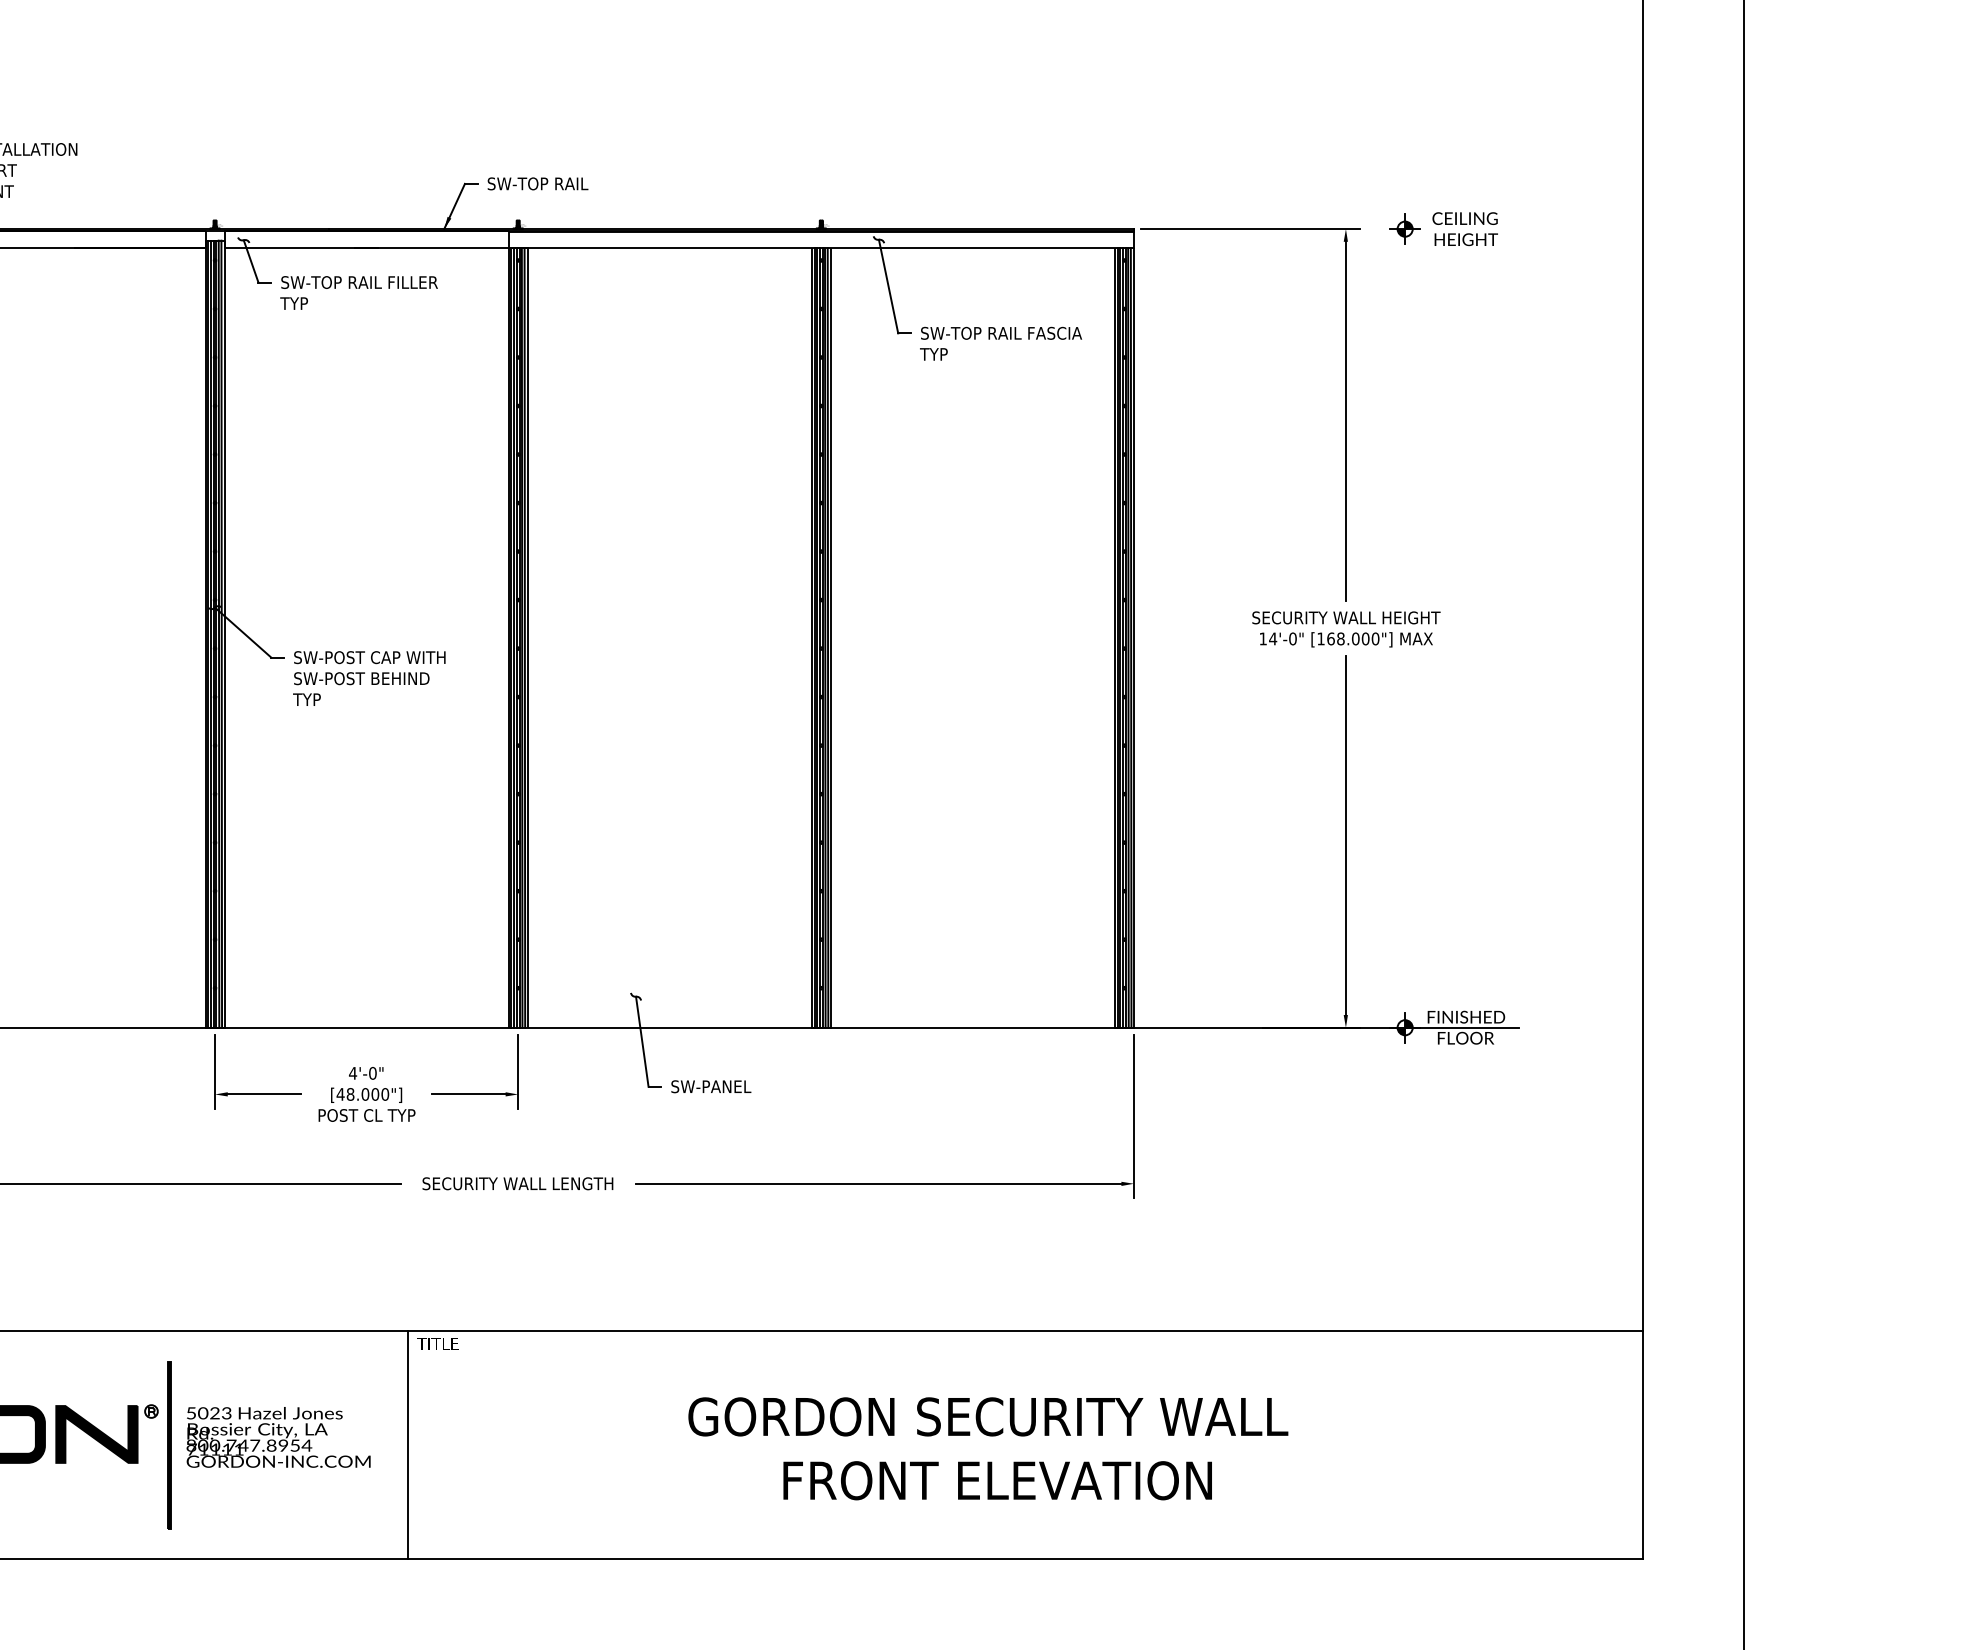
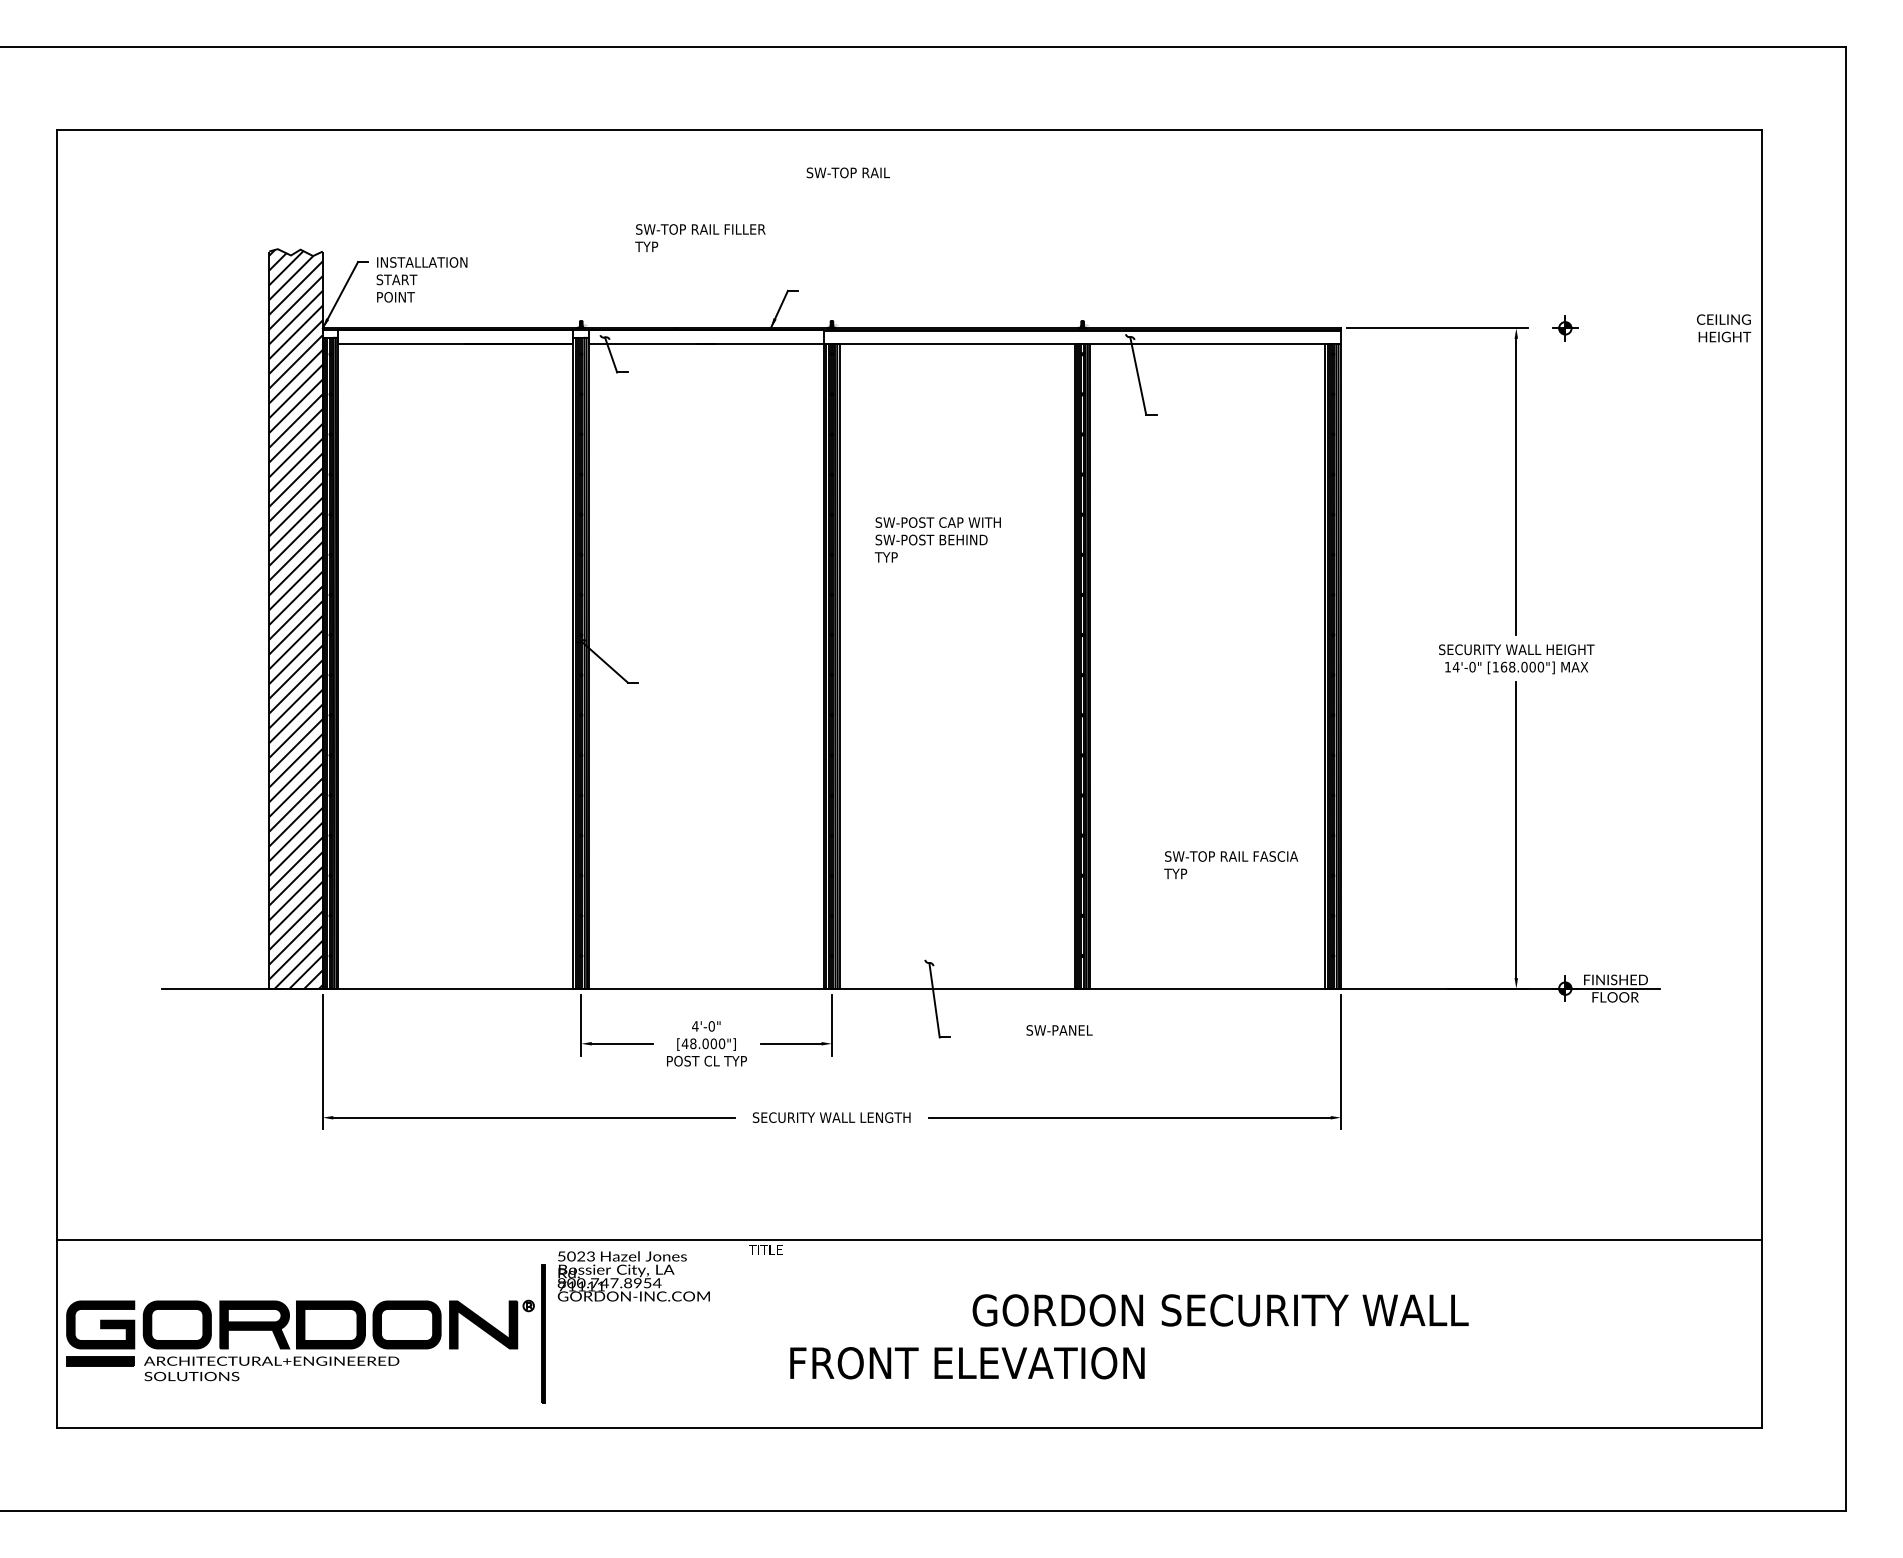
text: (537, 183) -> (847, 172), moved
text: (1465, 229) -> (1724, 328), moved
text: (359, 292) -> (700, 237), moved
text: (1001, 344) -> (1231, 865), moved
text: (368, 678) -> (937, 539), moved
text: (711, 1086) -> (1059, 1030), moved
text: (278, 1437) -> (633, 1276), moved
line: (408, 1444) -> (741, 1333), removed
text: (997, 1481) -> (967, 1363), moved

